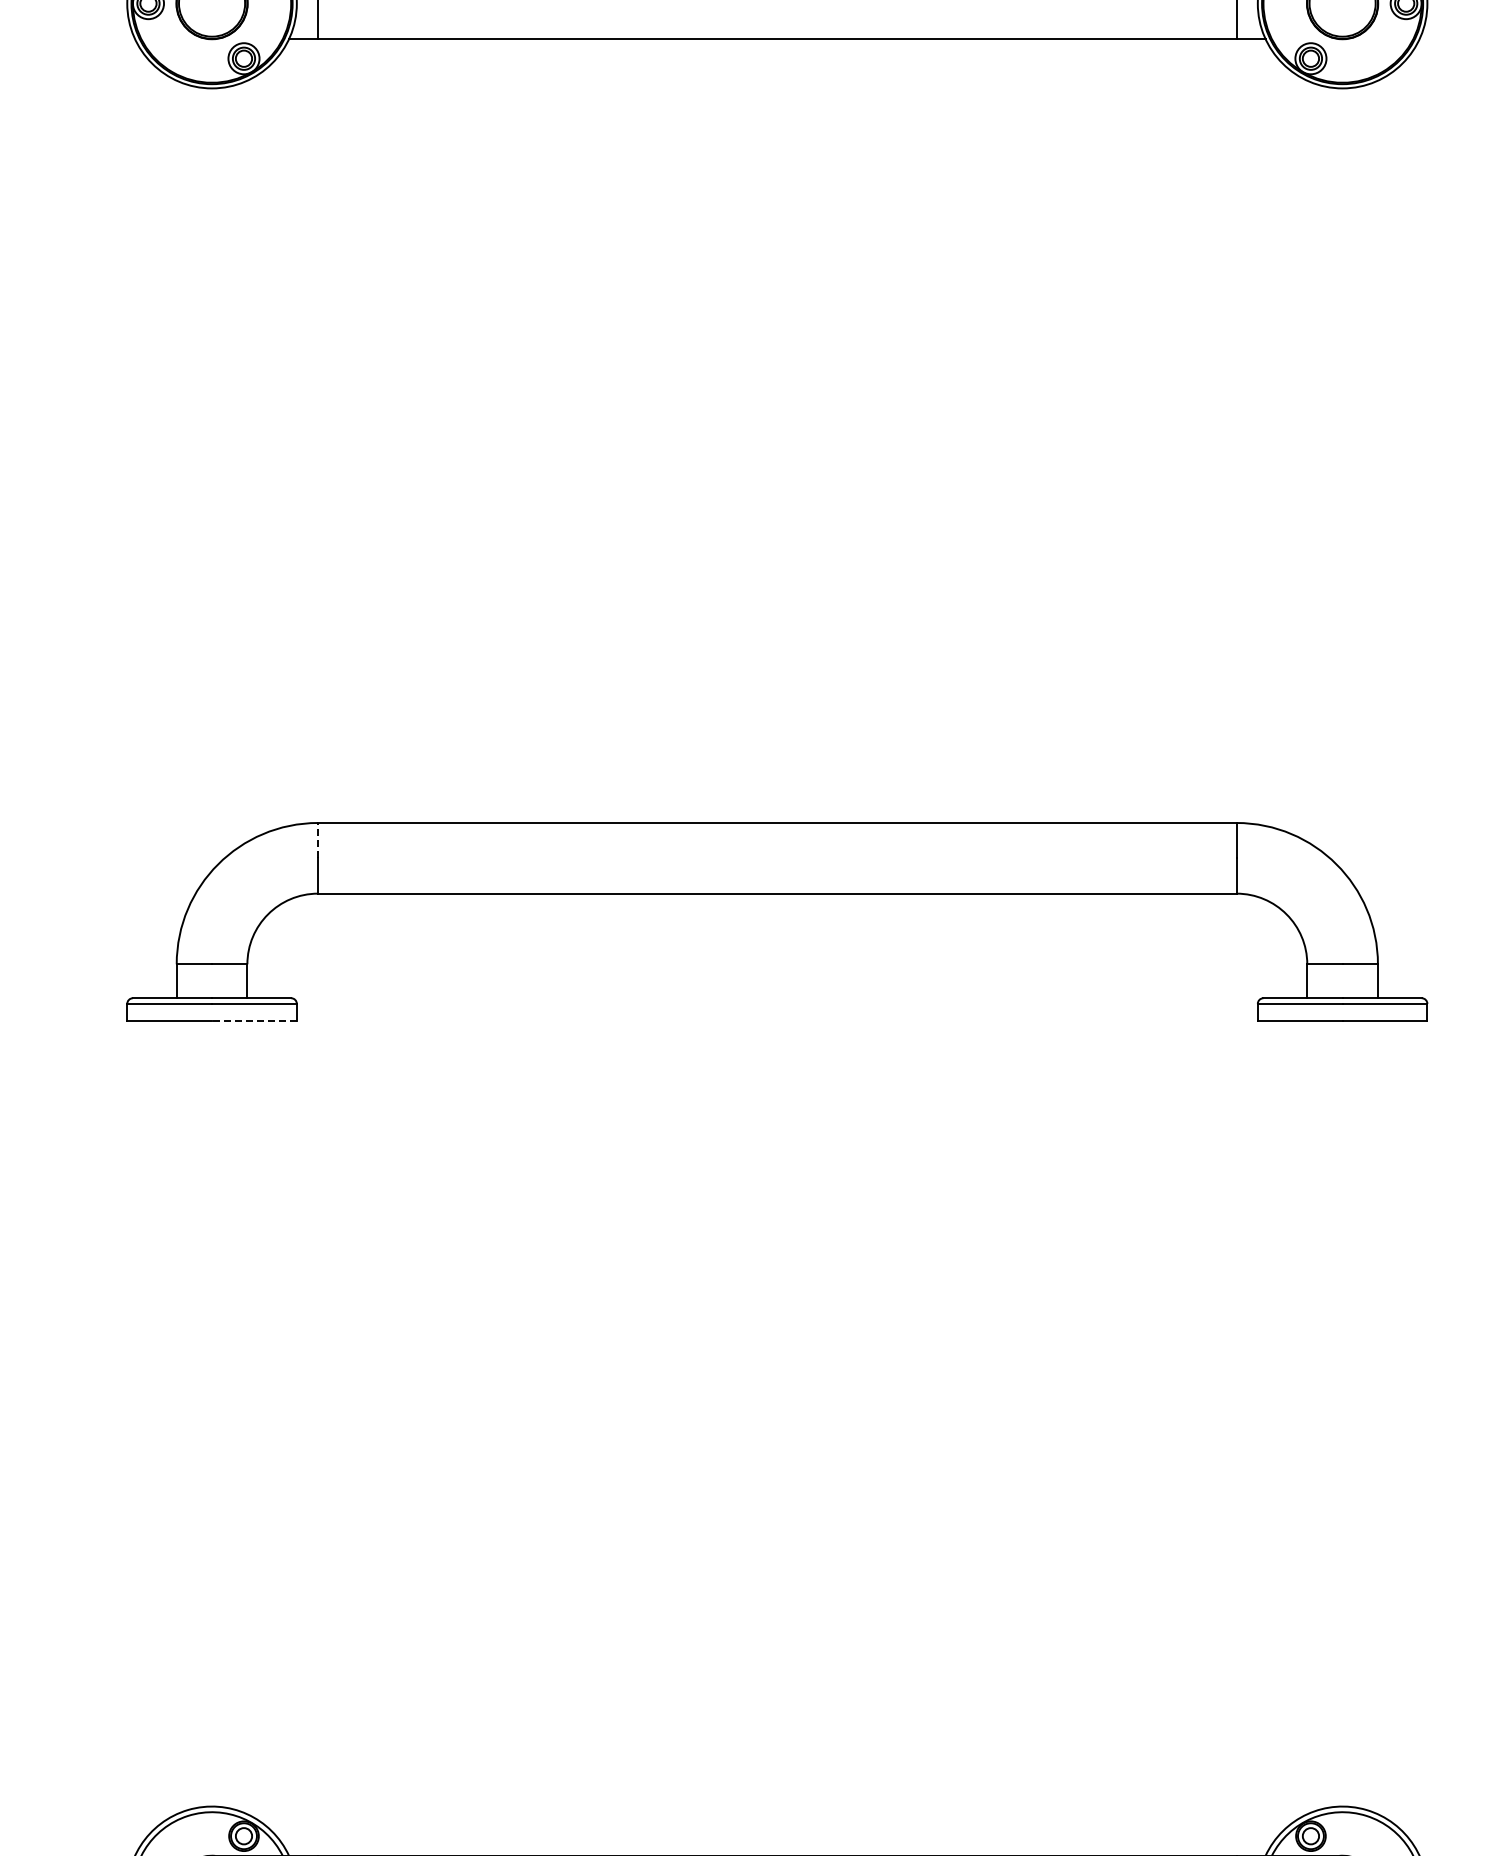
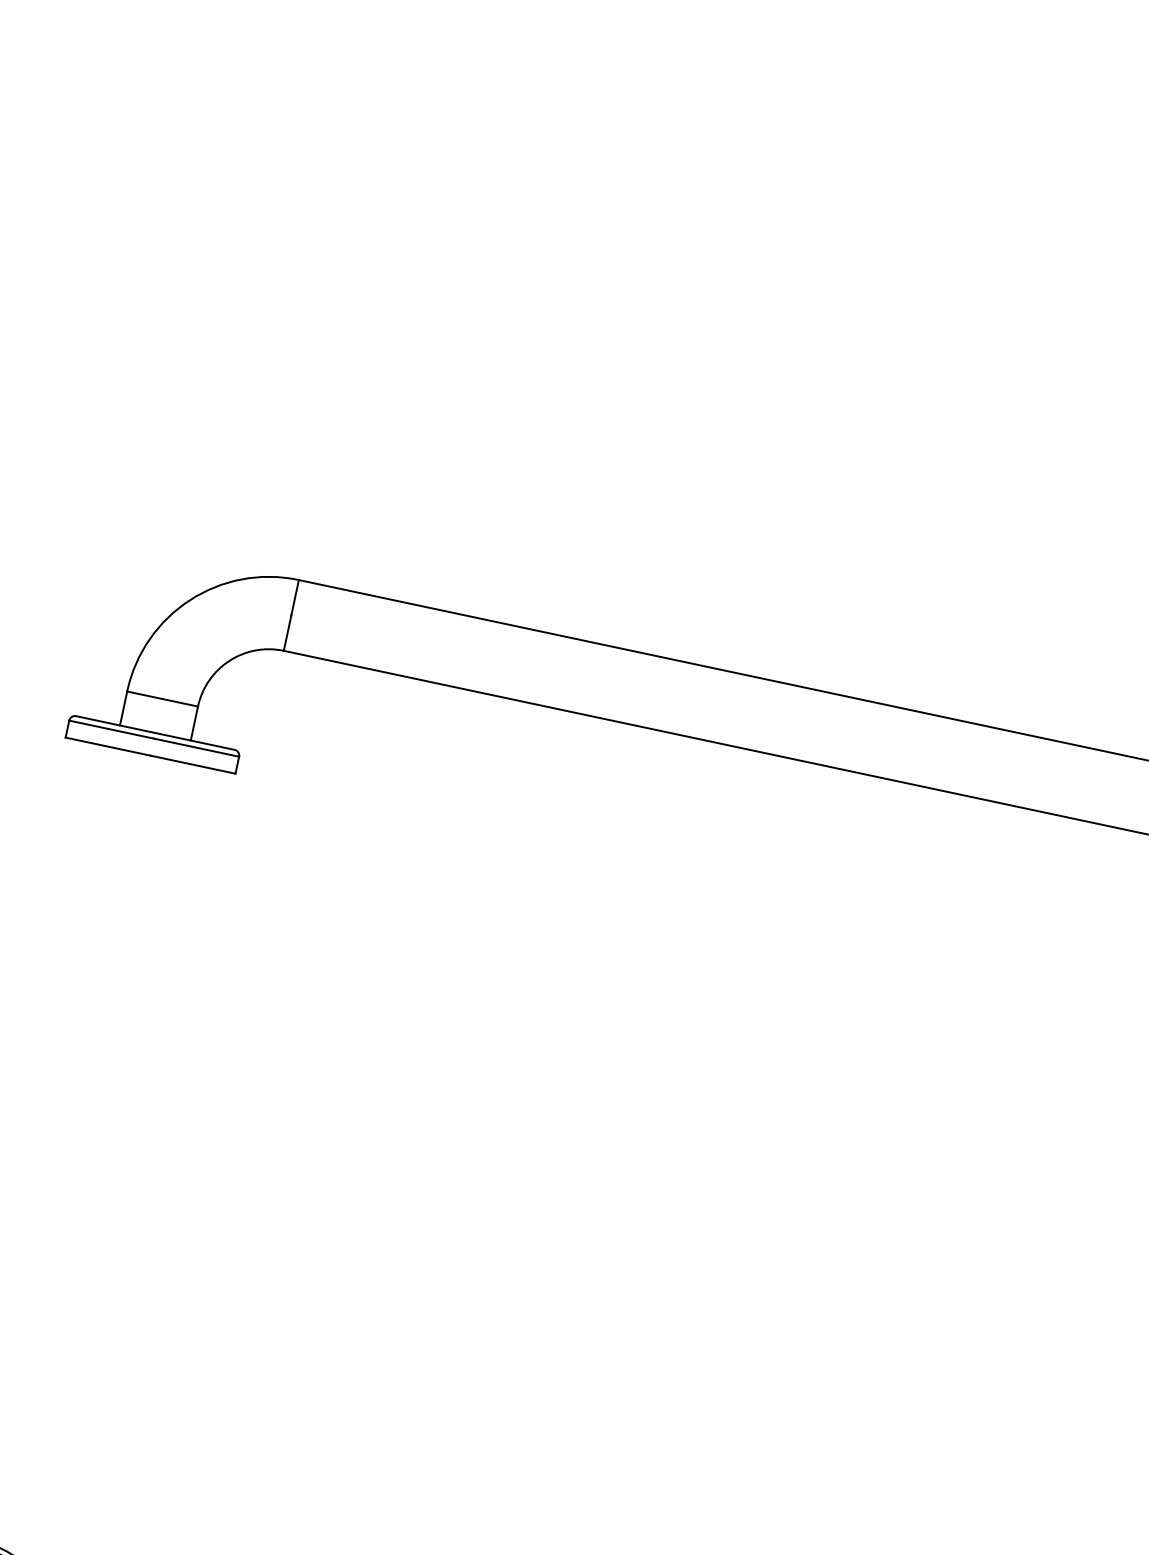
line: (318, 840) -> (295, 597), dashed -> solid
line: (253, 1020) -> (192, 764), dashed -> solid

